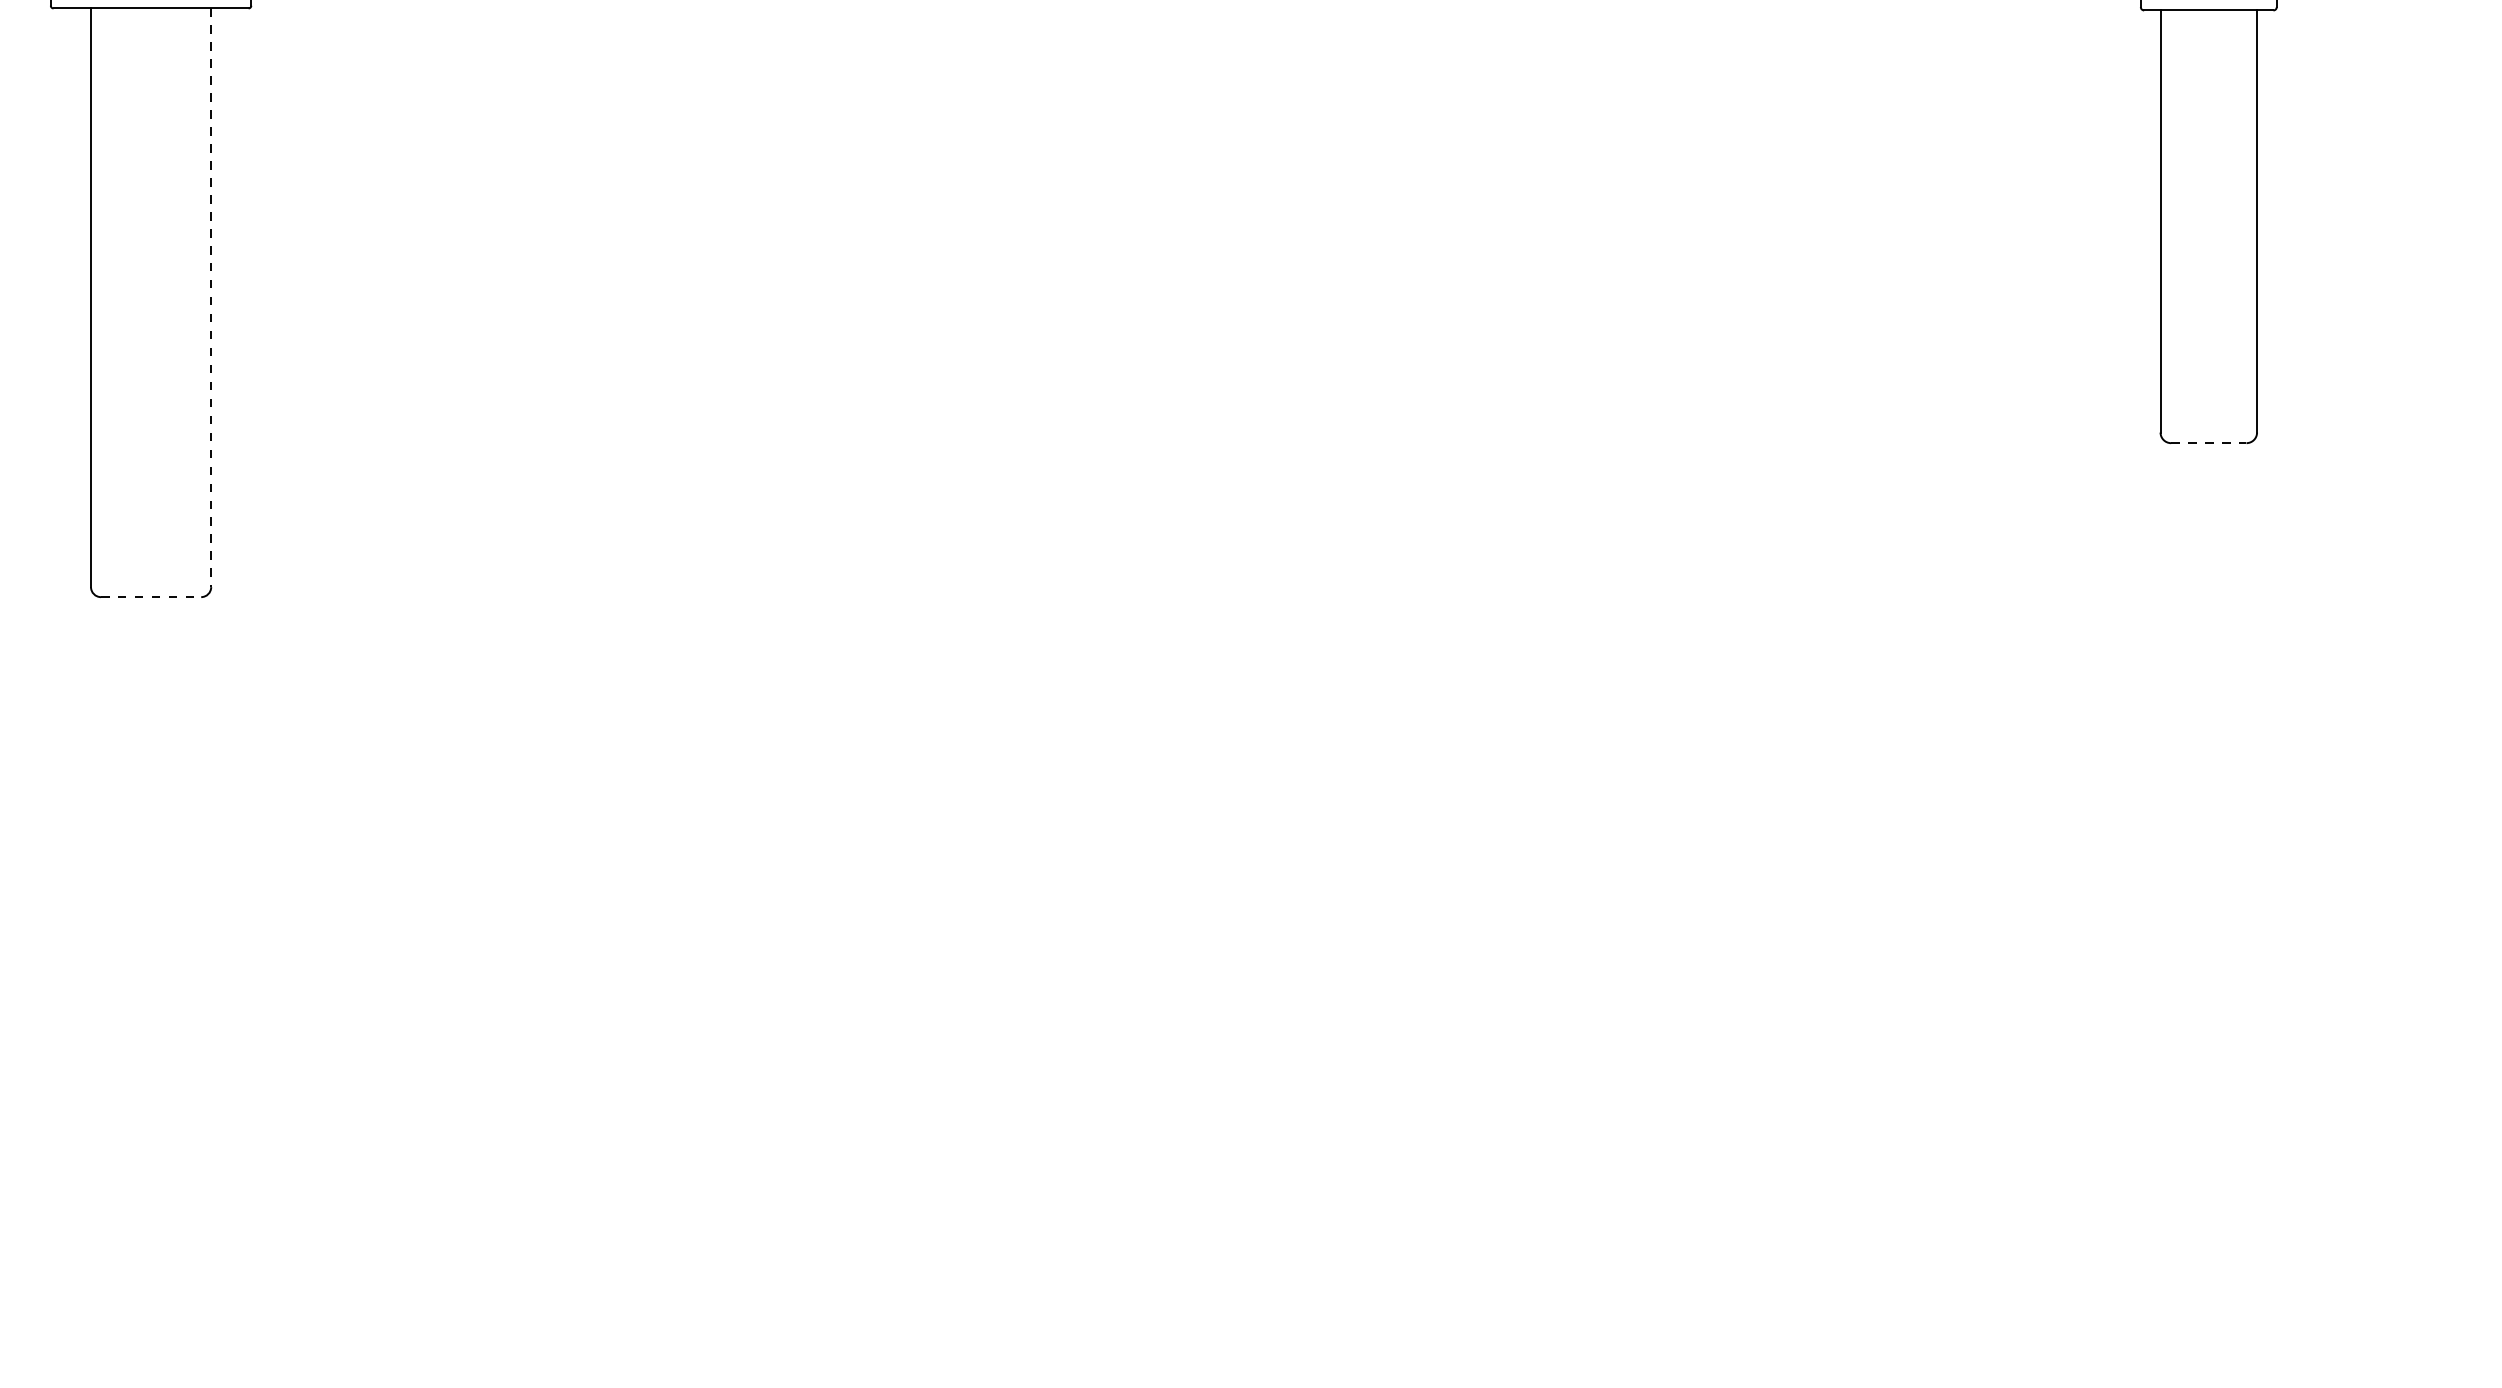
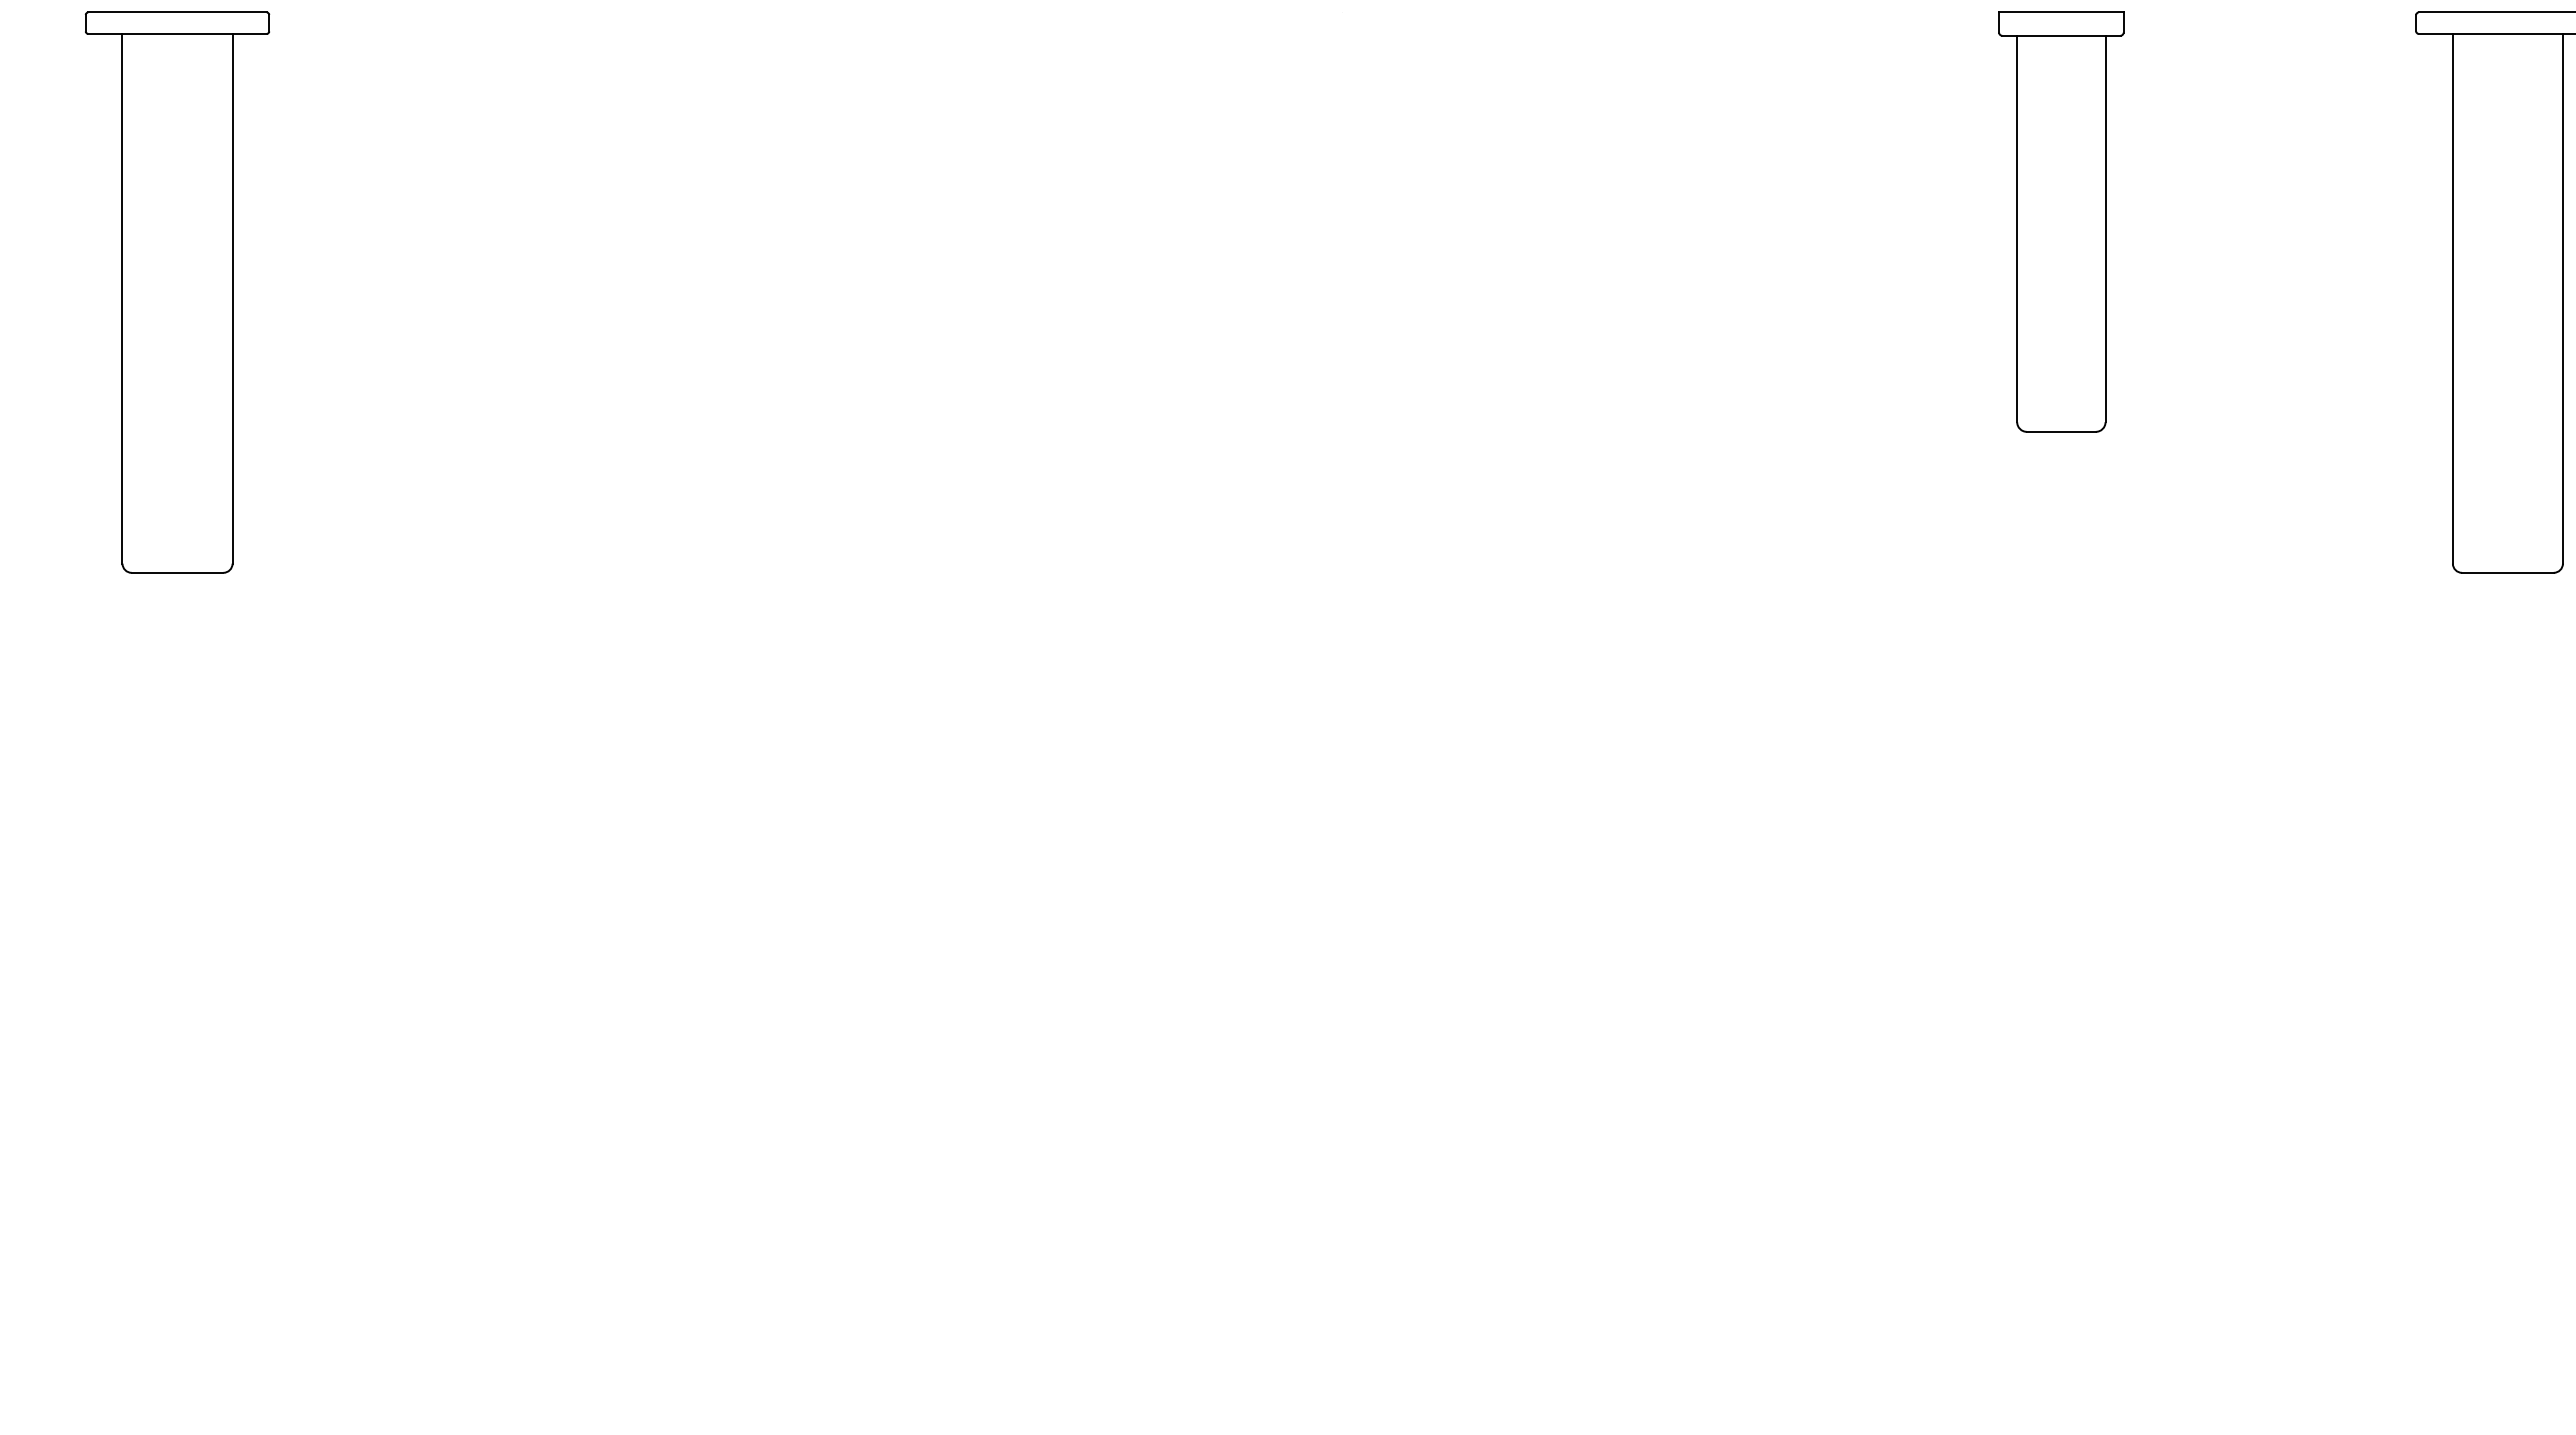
line: (211, 297) -> (232, 298), dashed -> solid
line: (2208, 442) -> (2061, 431), dashed -> solid
line: (151, 596) -> (177, 572), dashed -> solid

